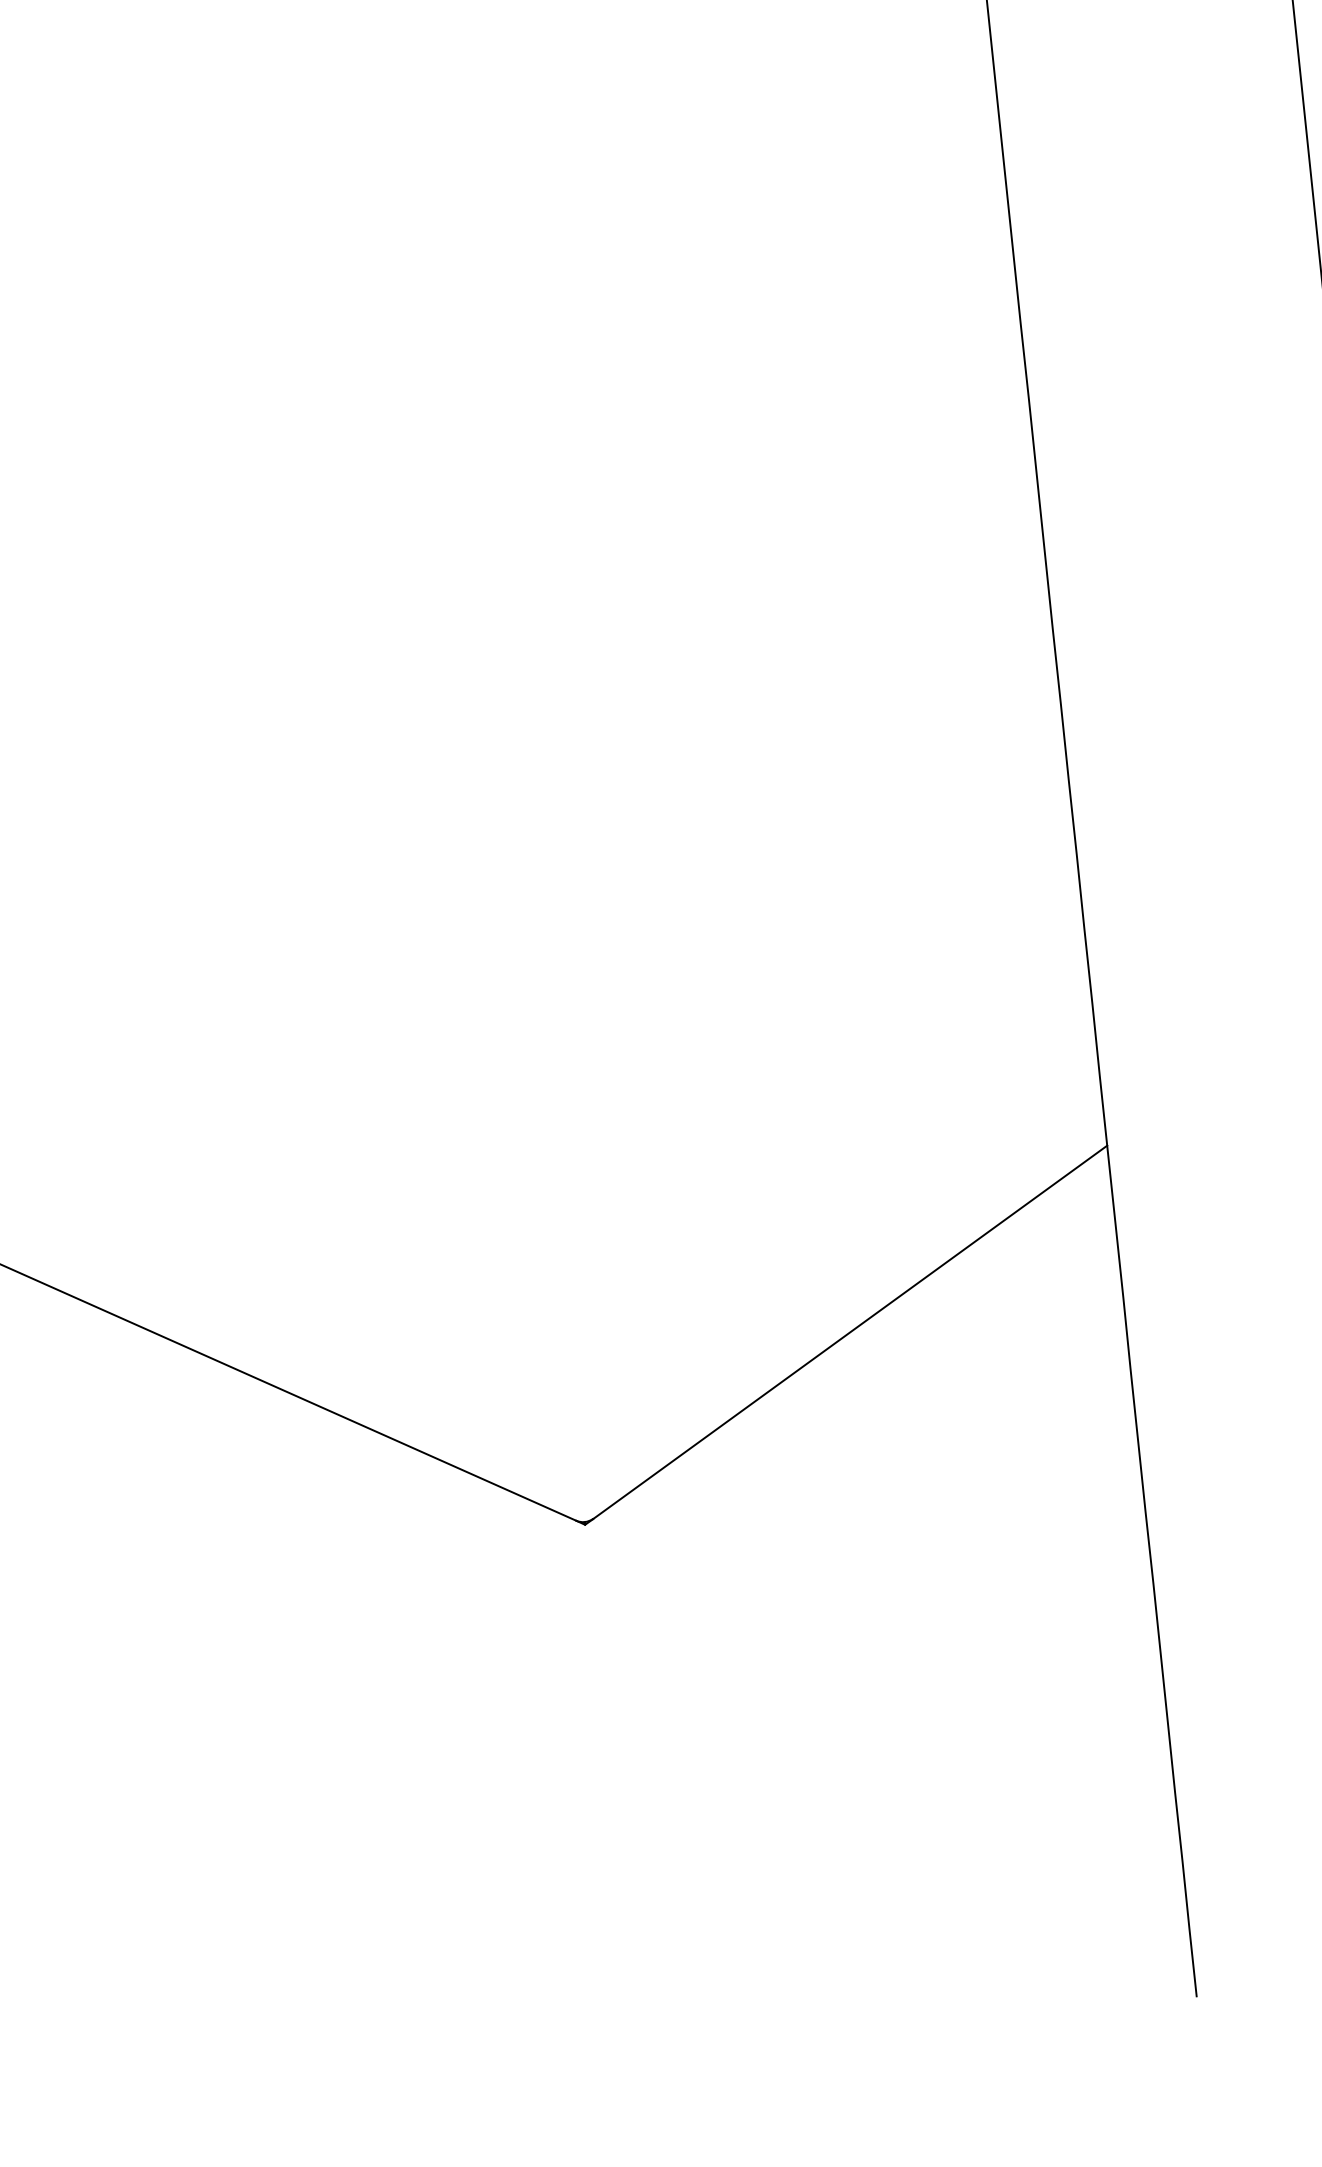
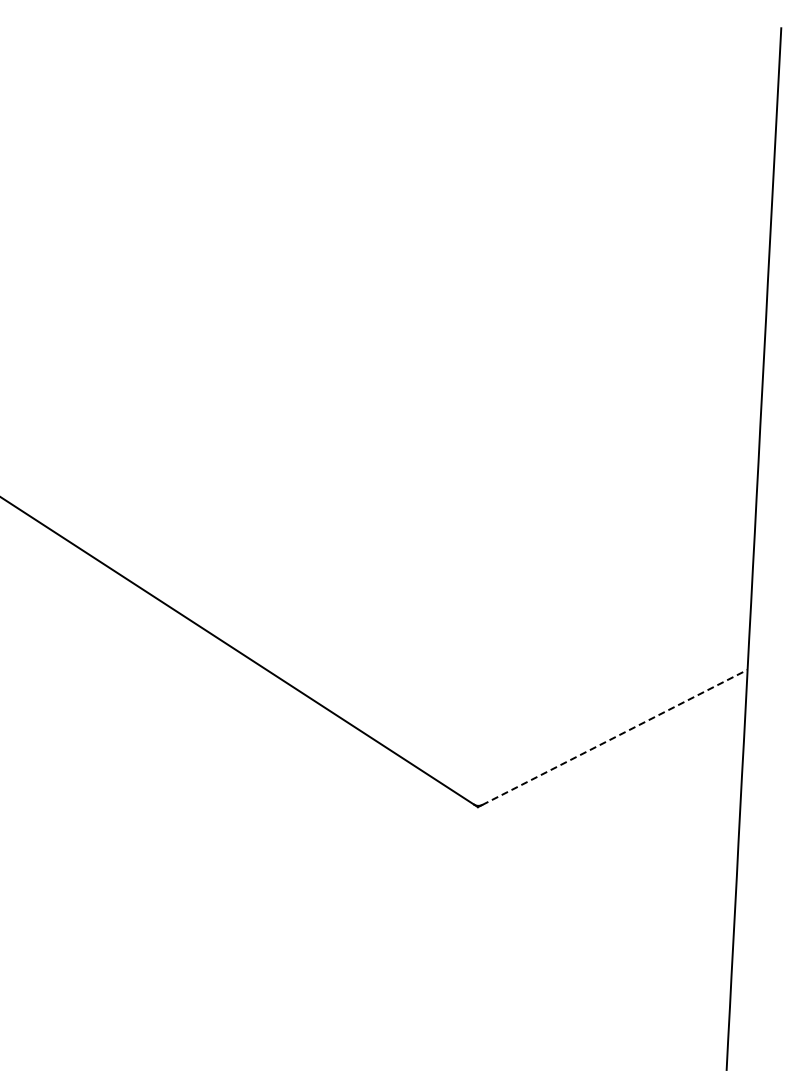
line: (849, 1332) -> (614, 737), solid -> dashed

